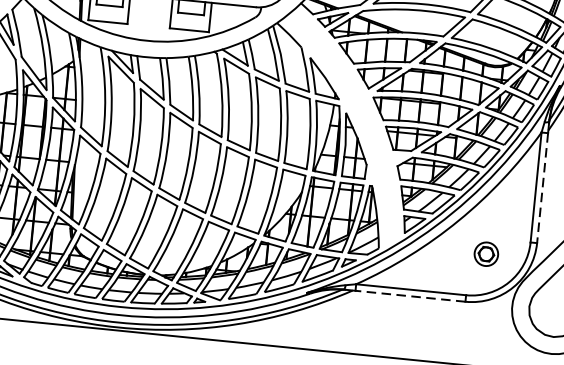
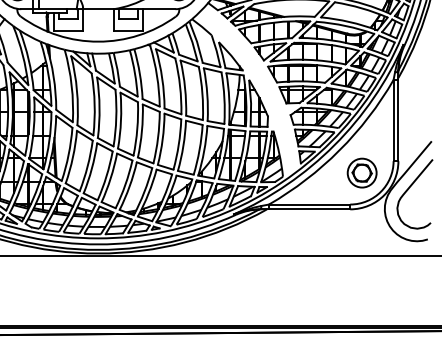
line: (542, 188) -> (398, 120), dashed -> solid
part: (485, 253) -> (361, 172), size x1.67
line: (410, 296) -> (309, 209), dashed -> solid

